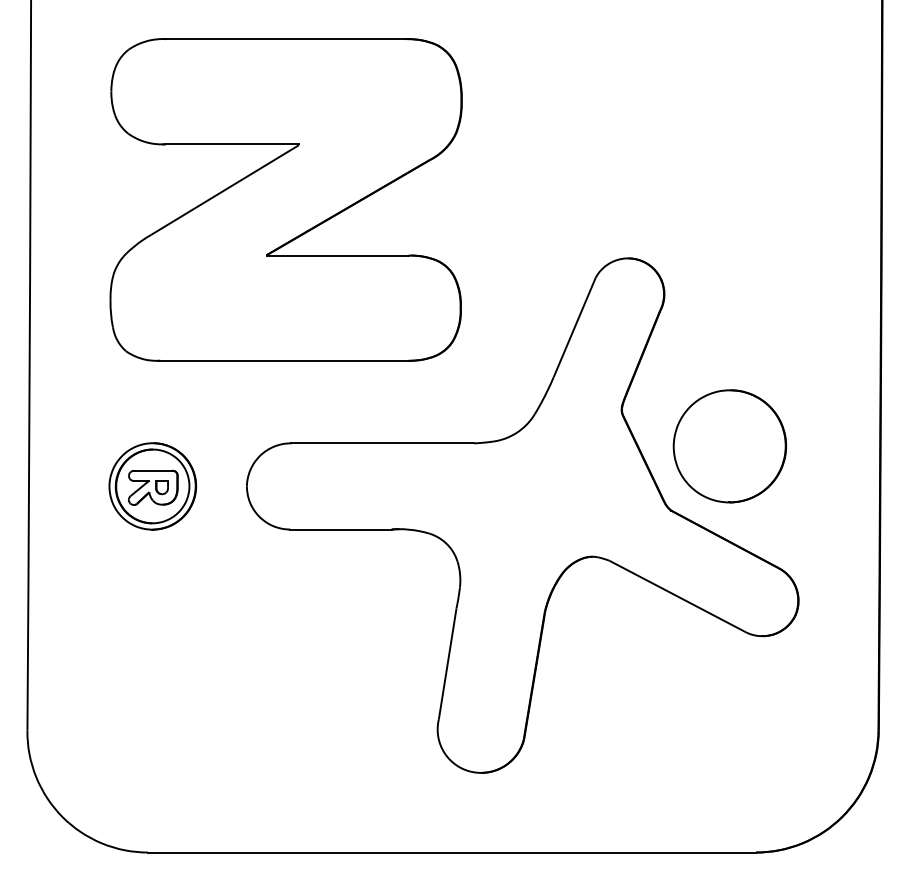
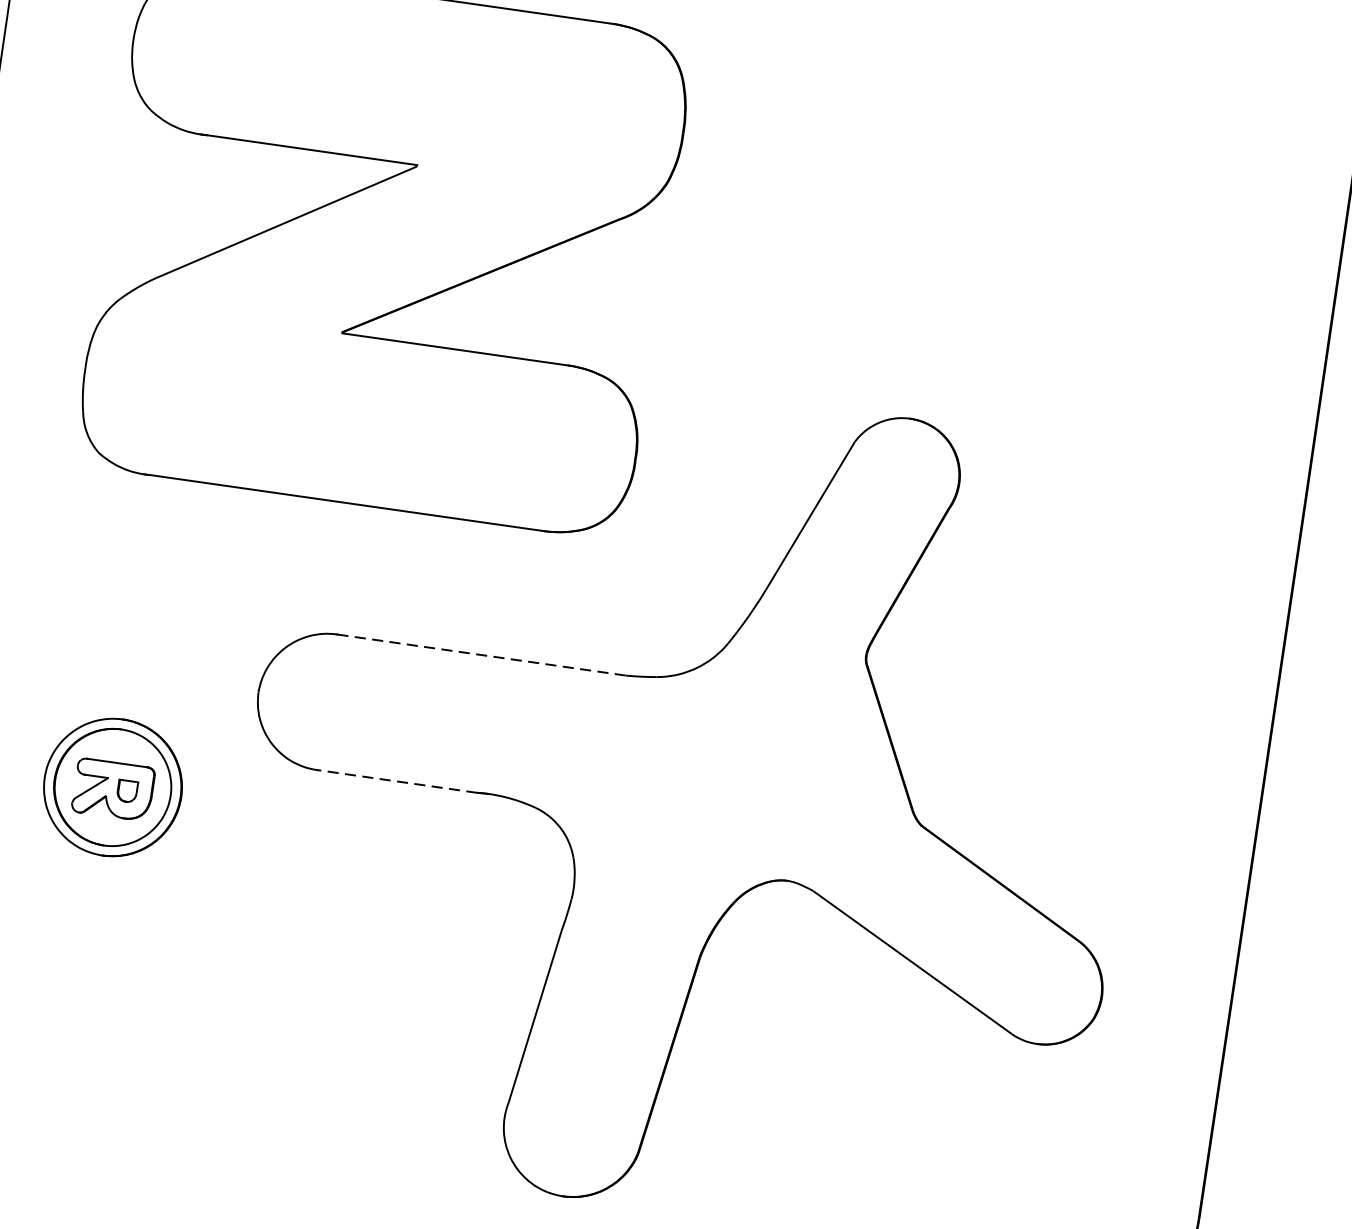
line: (382, 443) -> (481, 655), solid -> dashed
part: (729, 446) -> (1027, 737), removed
part: (152, 486) -> (112, 787), moved
line: (341, 529) -> (397, 781), solid -> dashed

